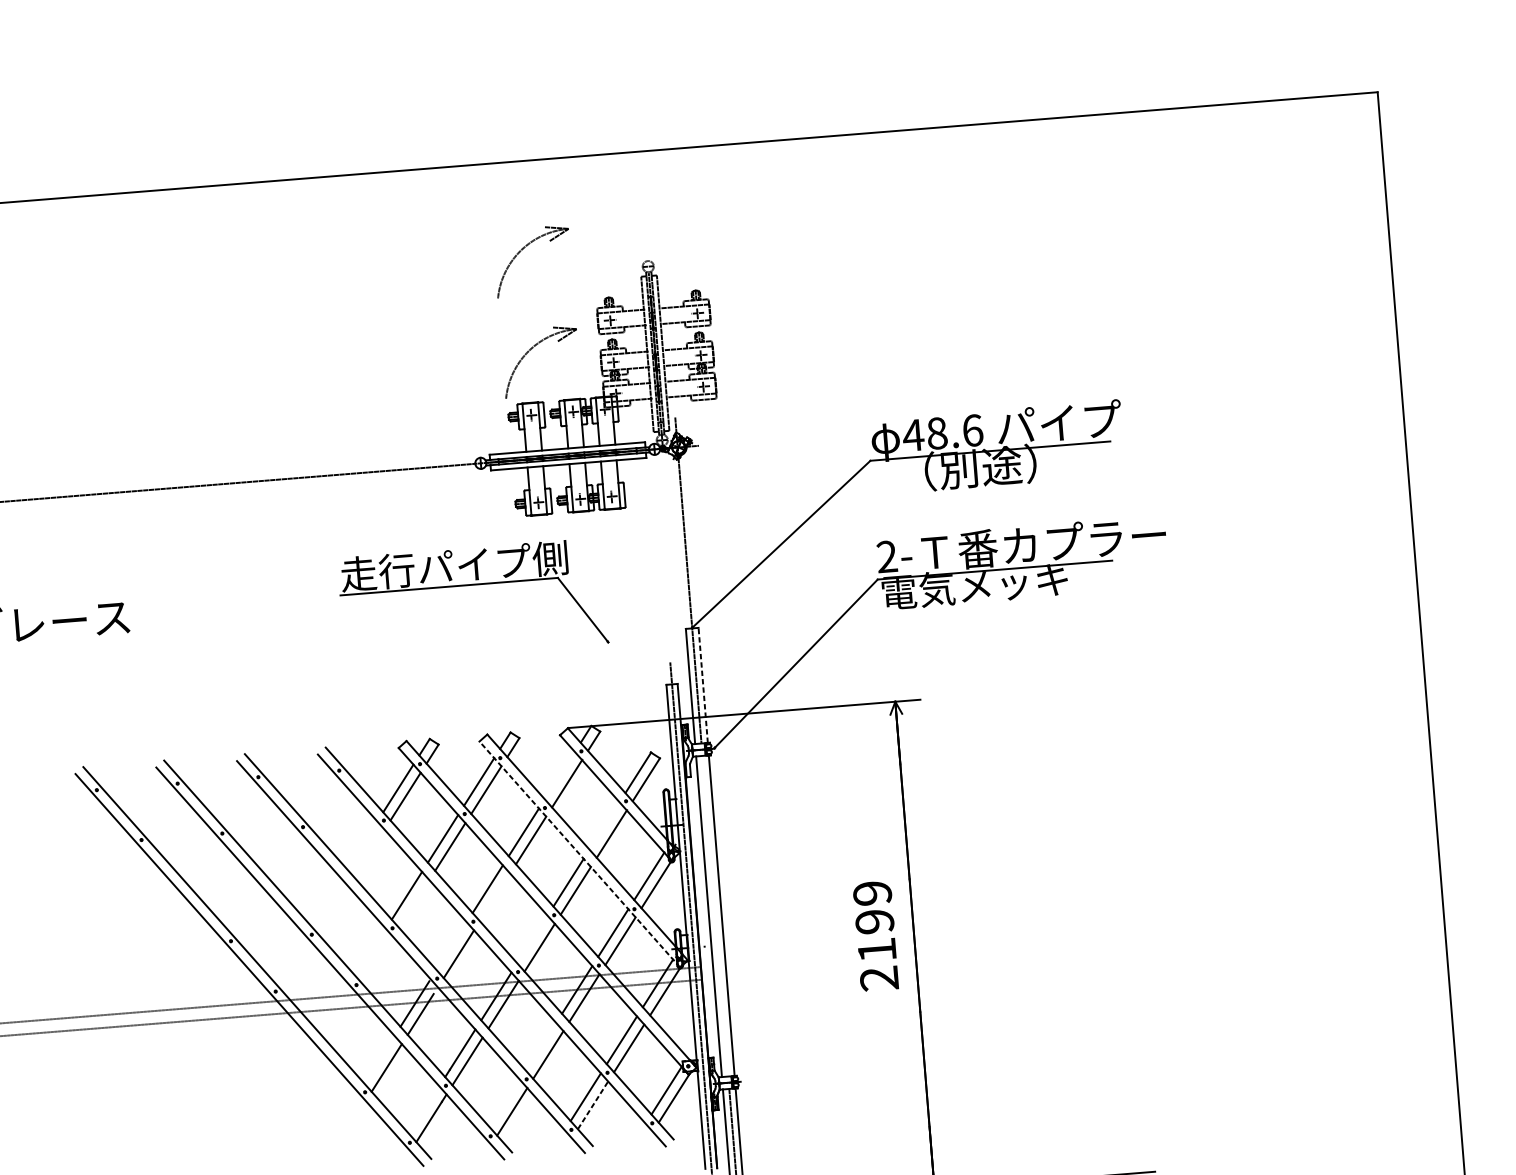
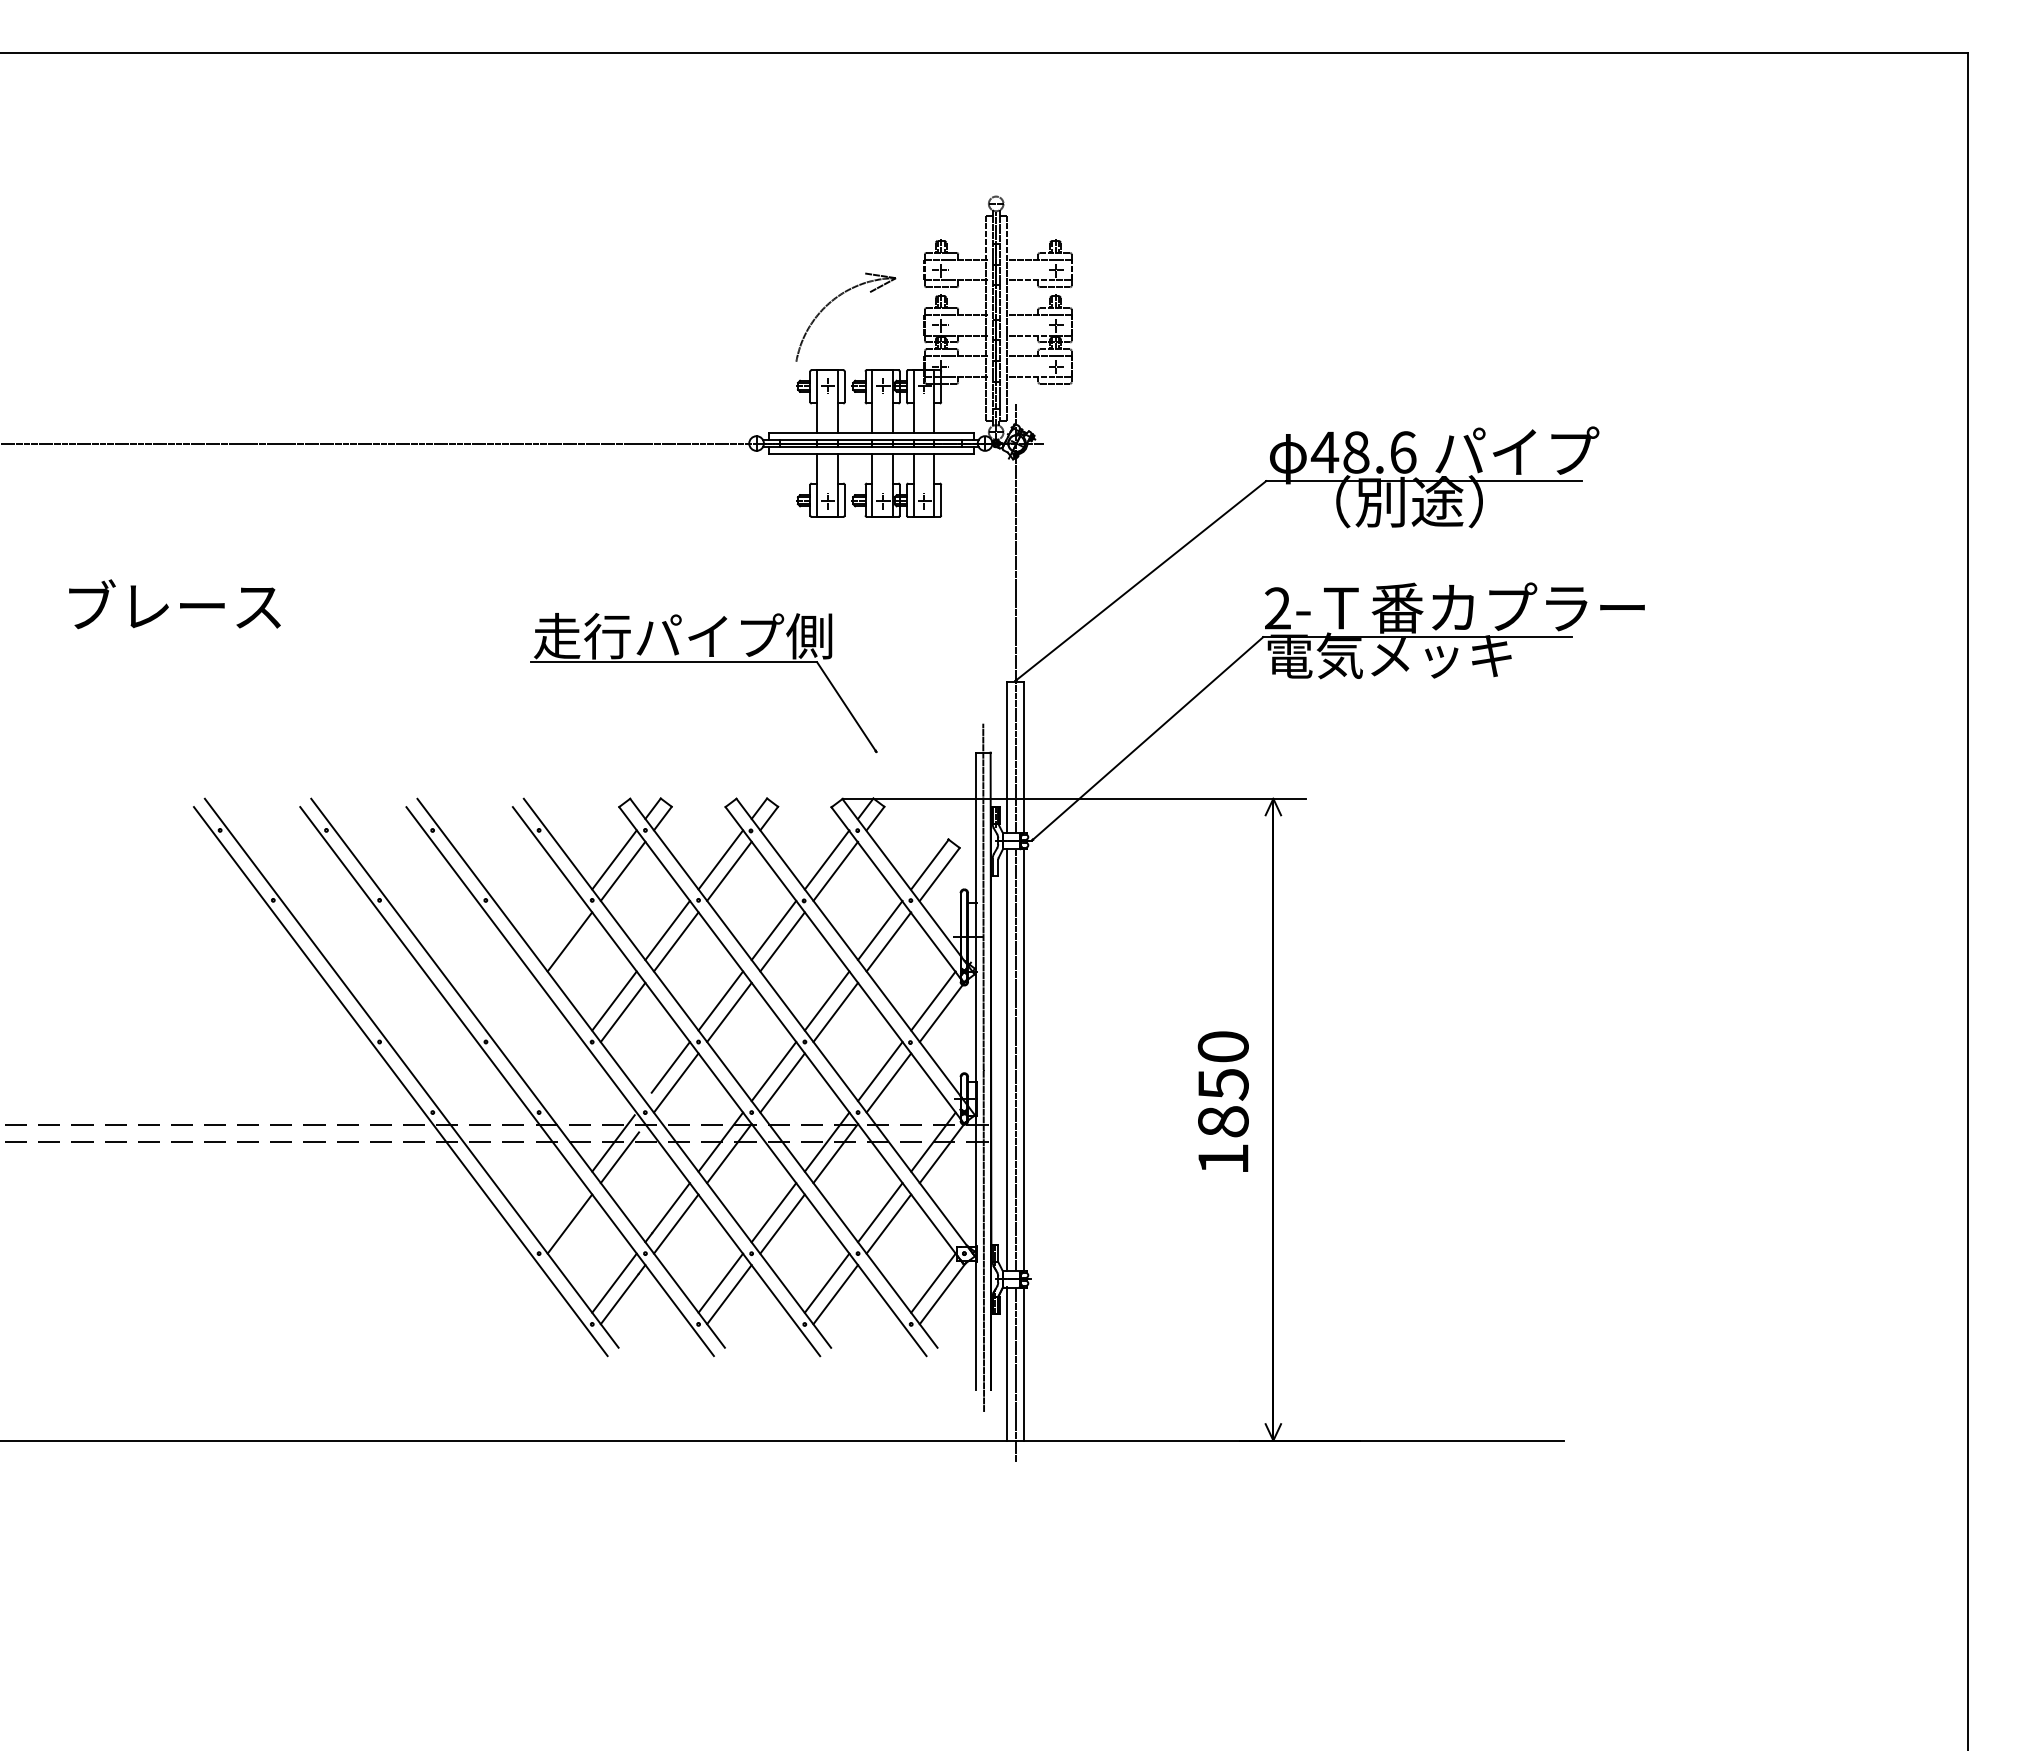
part: (522, 250) -> (833, 169), removed
part: (471, 584) -> (703, 662), moved
line: (702, 685) -> (1023, 757), dashed -> solid
line: (559, 775) -> (826, 859), added
line: (604, 825) -> (880, 930), added
line: (369, 853) -> (569, 941), added
line: (579, 853) -> (844, 964), dashed -> solid
line: (495, 897) -> (729, 1012), added
line: (413, 903) -> (622, 1012), added
line: (715, 916) -> (1015, 1060), added
text: (875, 935) -> (1222, 1102), 2199 -> 1850
line: (532, 939) -> (773, 1071), added
line: (453, 942) -> (670, 1067), added
line: (540, 1046) -> (773, 1212), added
line: (504, 1103) -> (720, 1282), added
line: (593, 1105) -> (836, 1294), dashed -> solid
line: (424, 1109) -> (614, 1282), added

